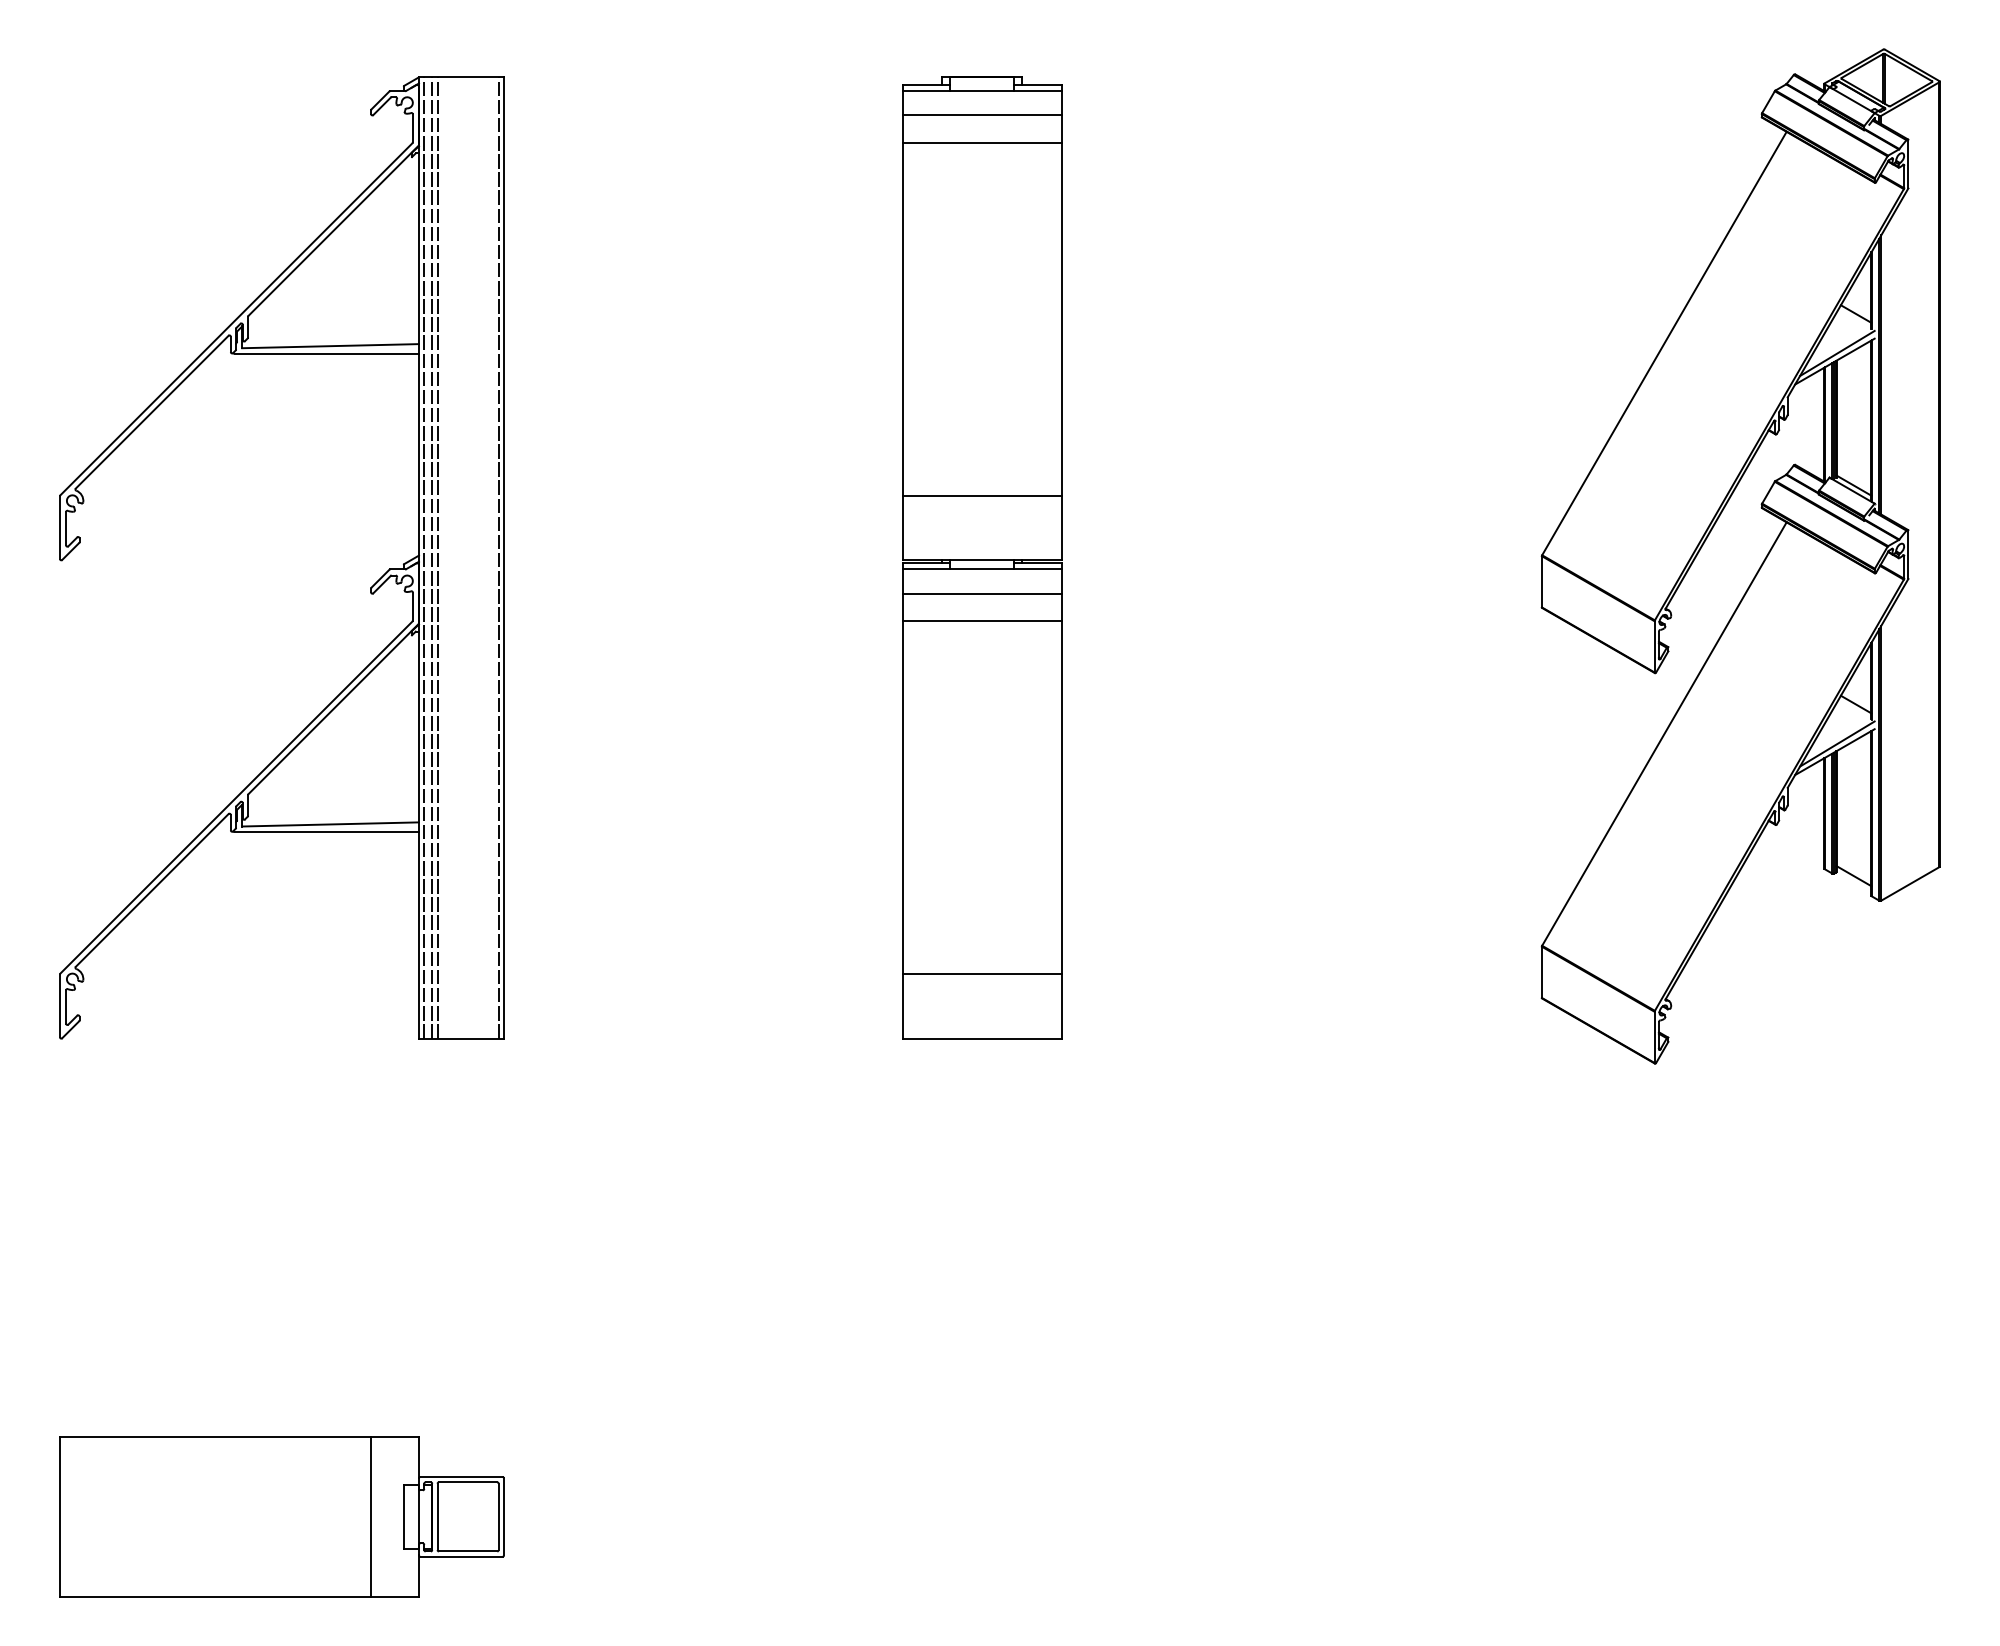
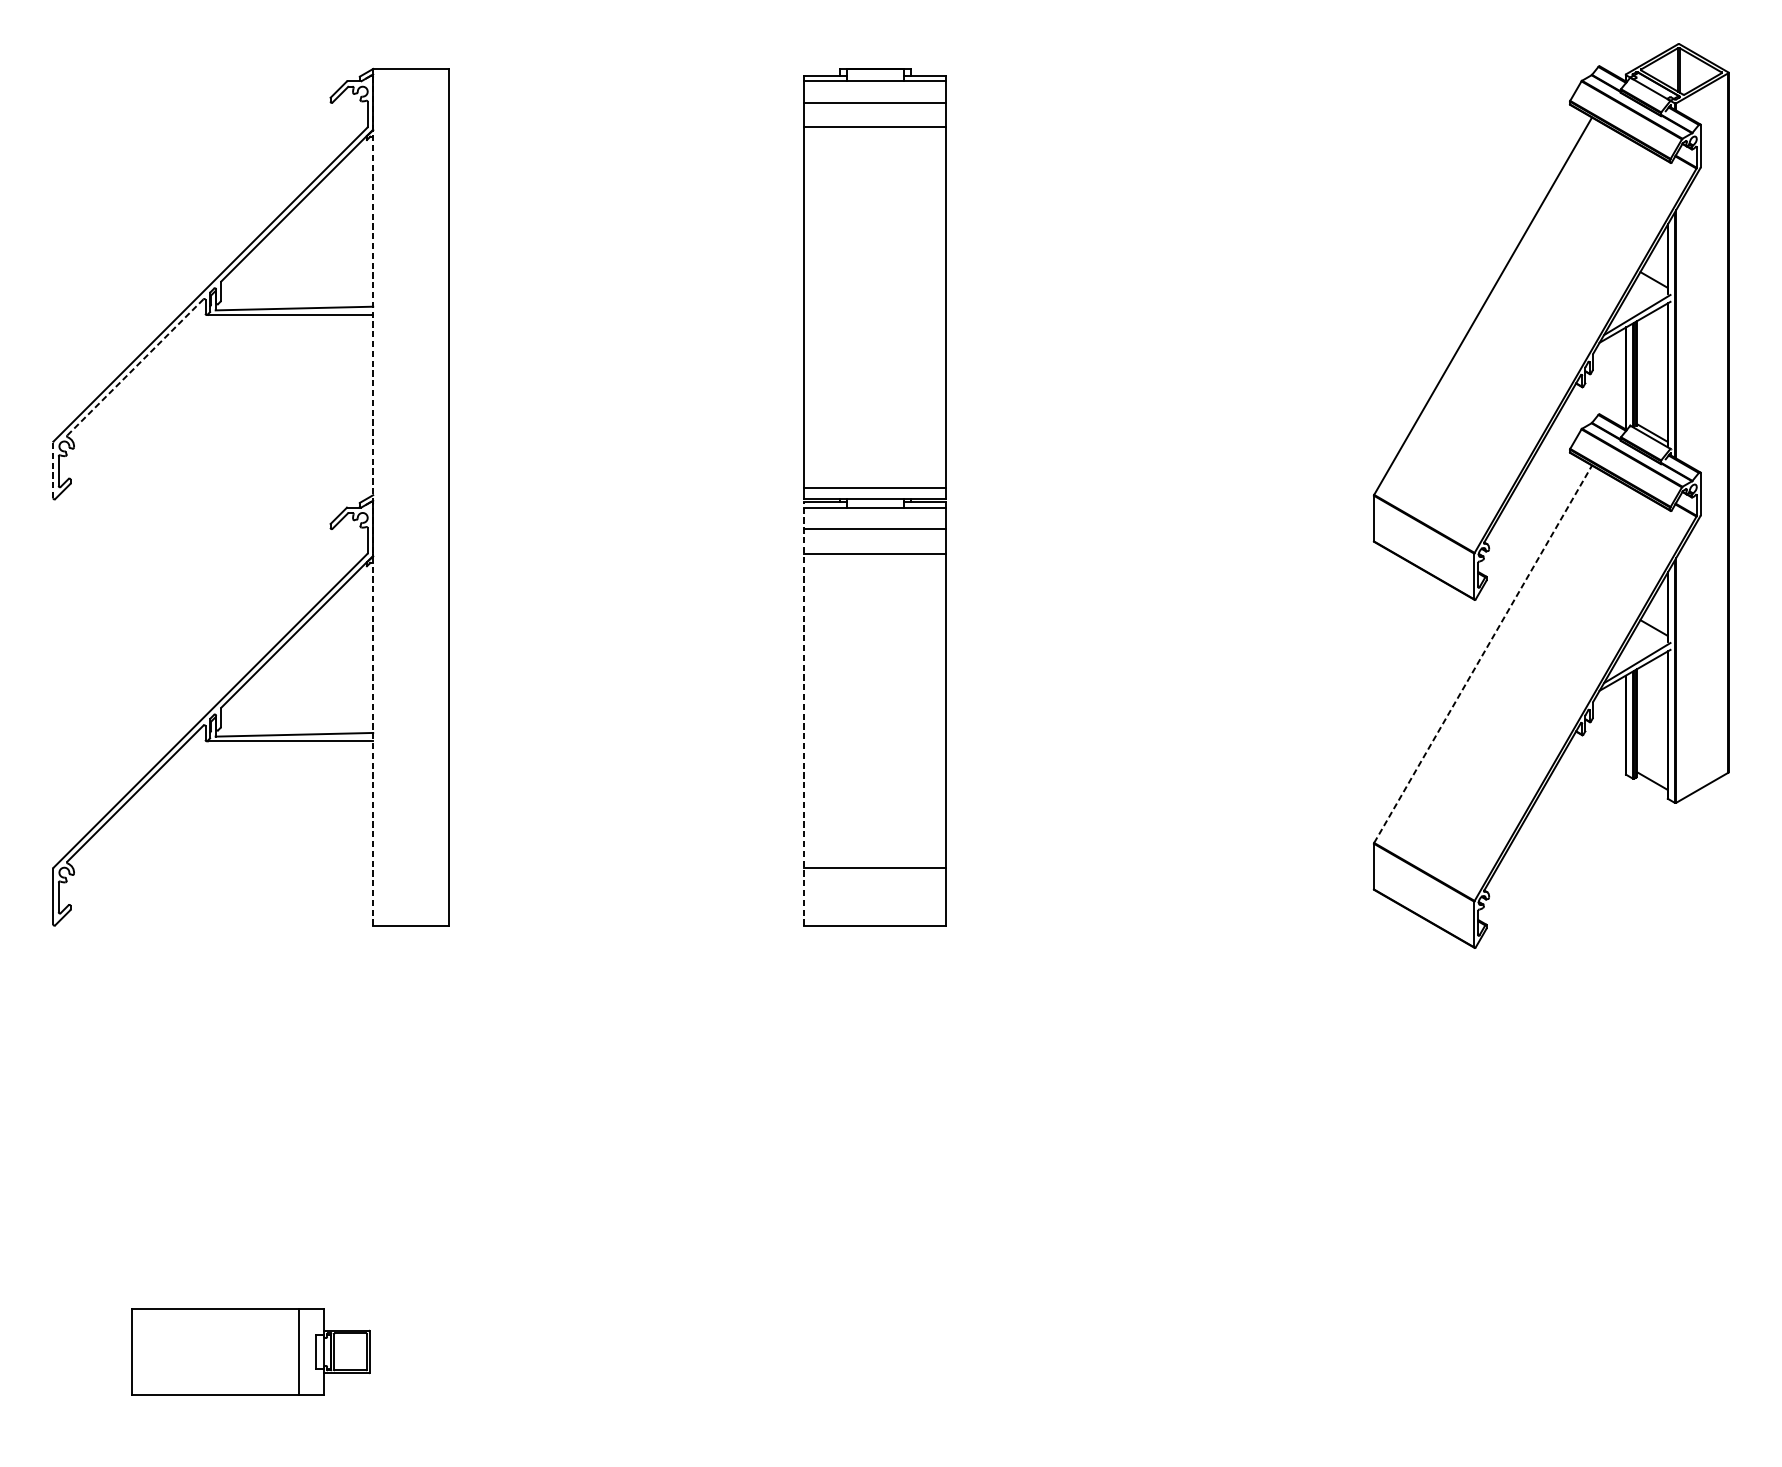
line: (152, 412) -> (135, 367), solid -> dashed
line: (981, 495) -> (874, 487), moved
line: (59, 527) -> (52, 470), solid -> dashed
line: (418, 557) -> (372, 496), solid -> dashed
line: (424, 557) -> (378, 496), removed
line: (432, 557) -> (385, 496), removed
line: (437, 557) -> (389, 496), removed
line: (498, 557) -> (444, 496), removed
line: (1664, 733) -> (1483, 653), solid -> dashed
line: (902, 800) -> (804, 713), solid -> dashed
part: (281, 1516) -> (250, 1351), size x0.6

